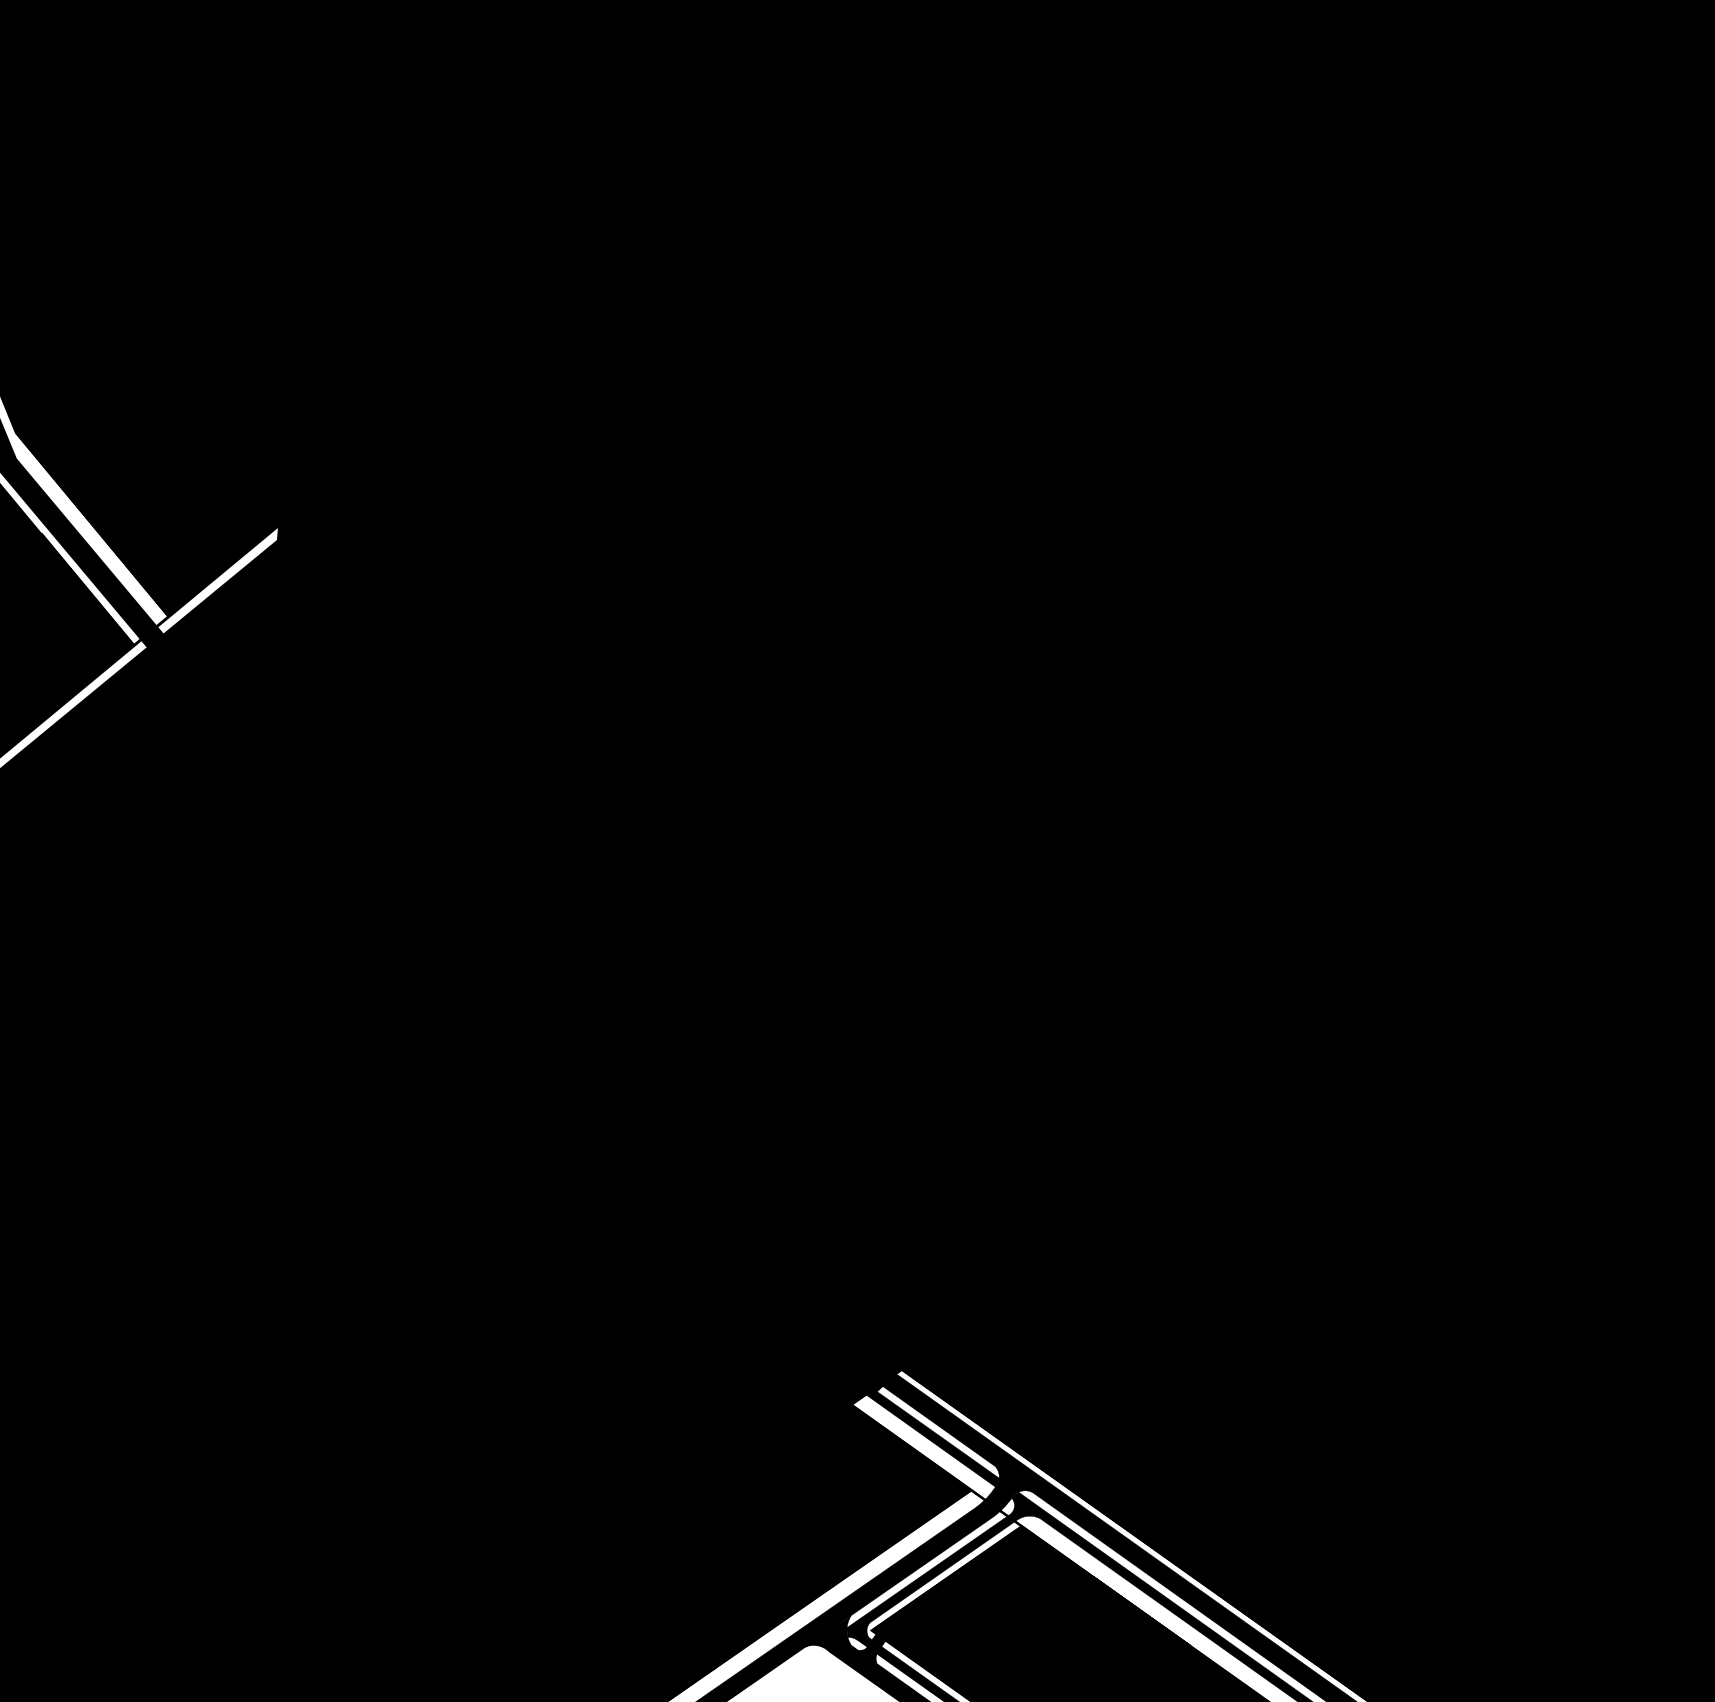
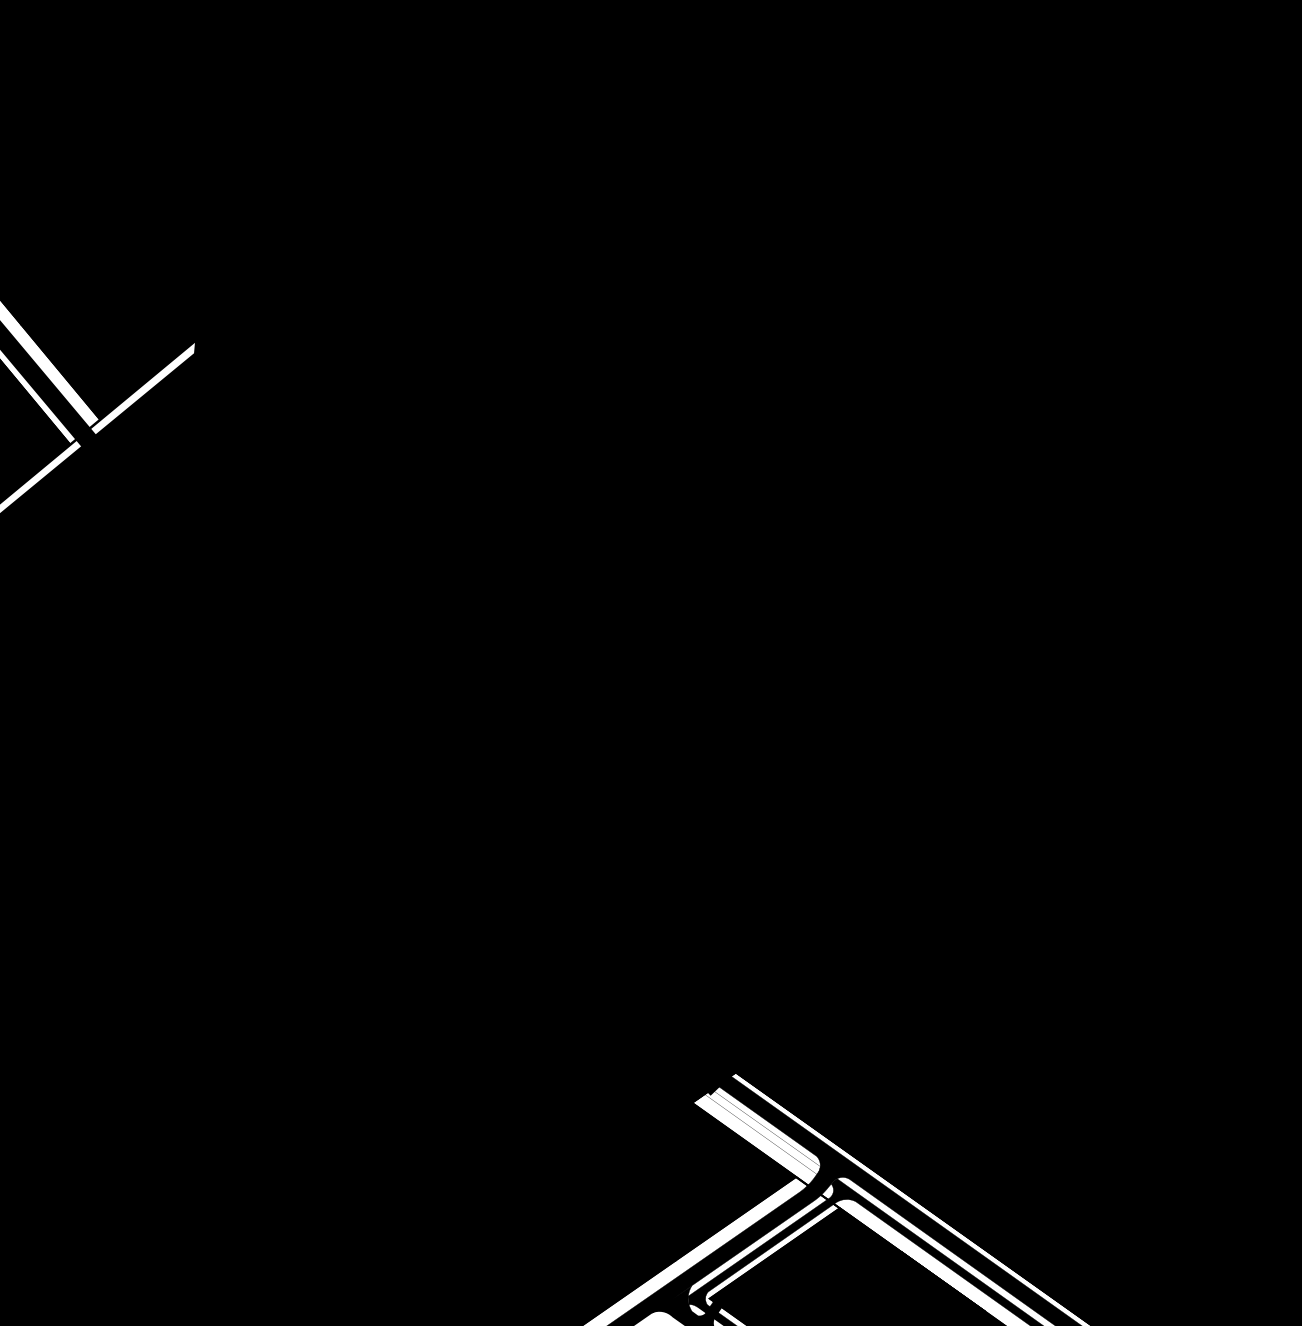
fill: (931, 1437) -> (761, 1131), removed

